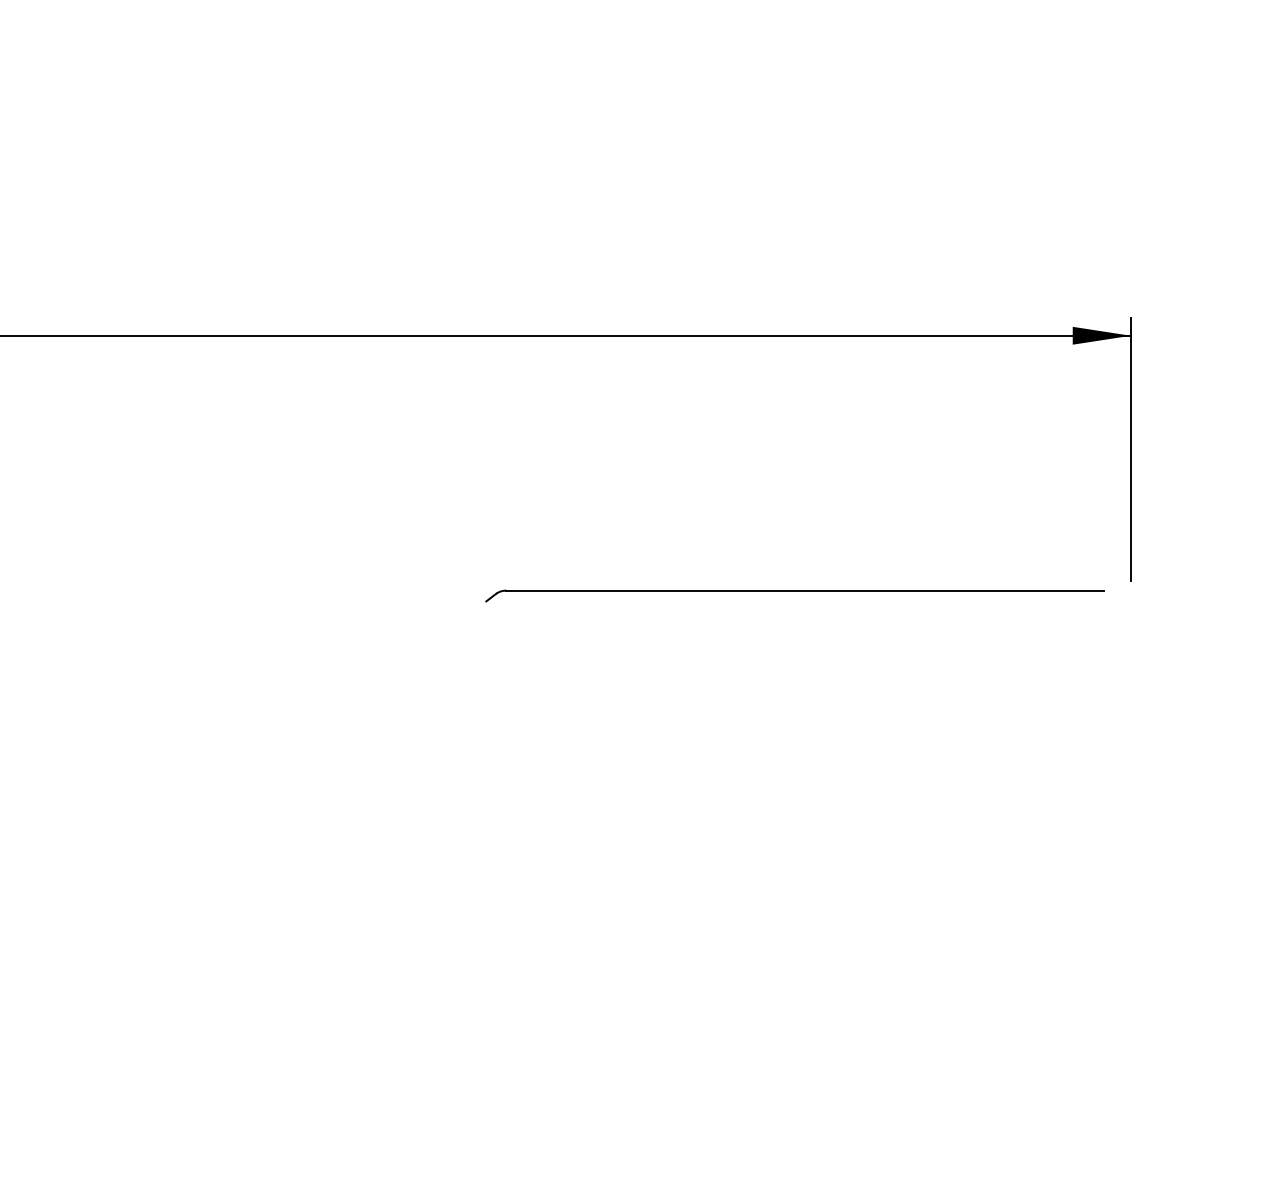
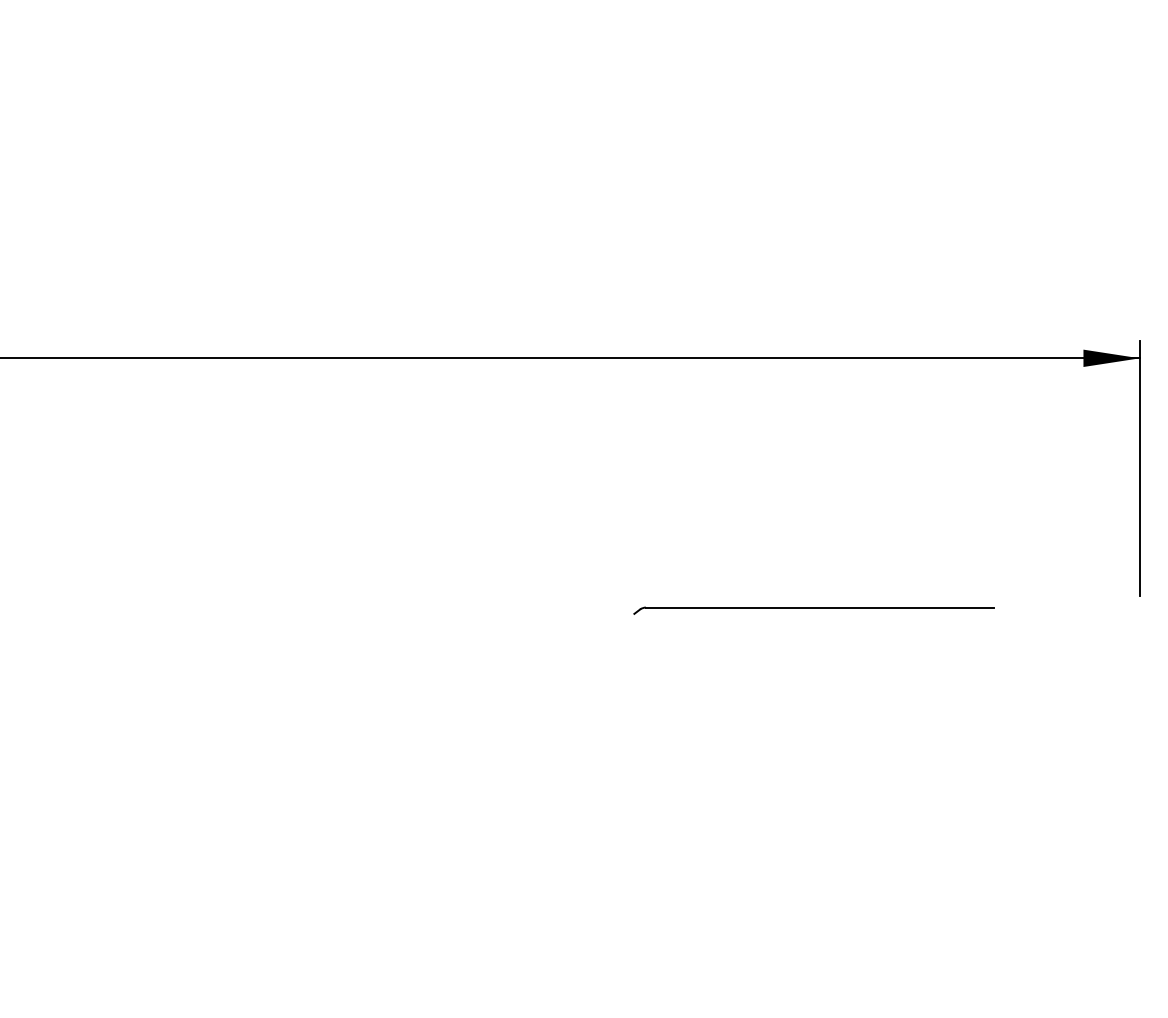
part: (794, 595) -> (813, 610), size x0.6

